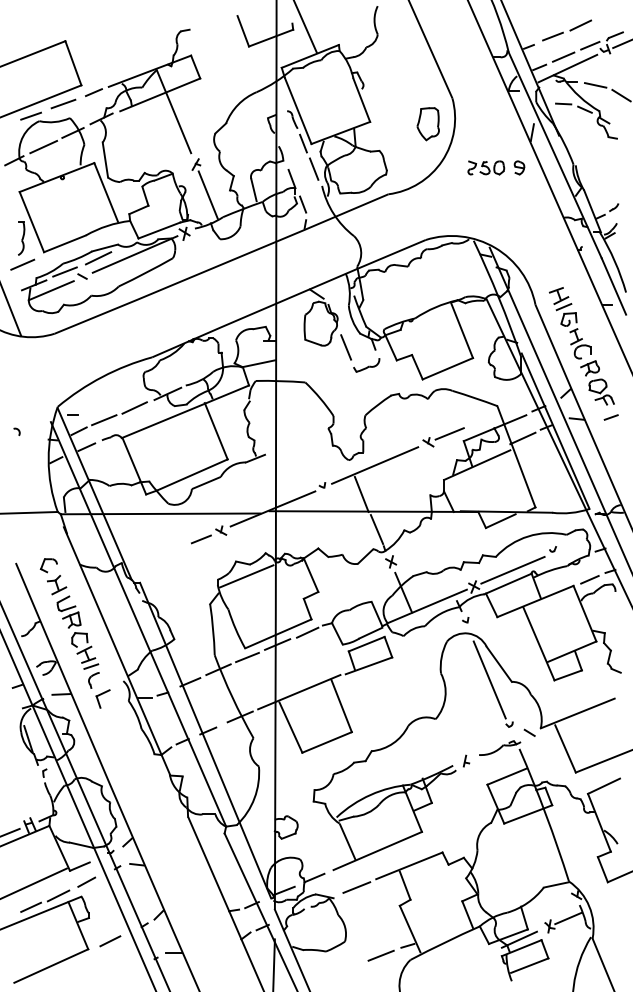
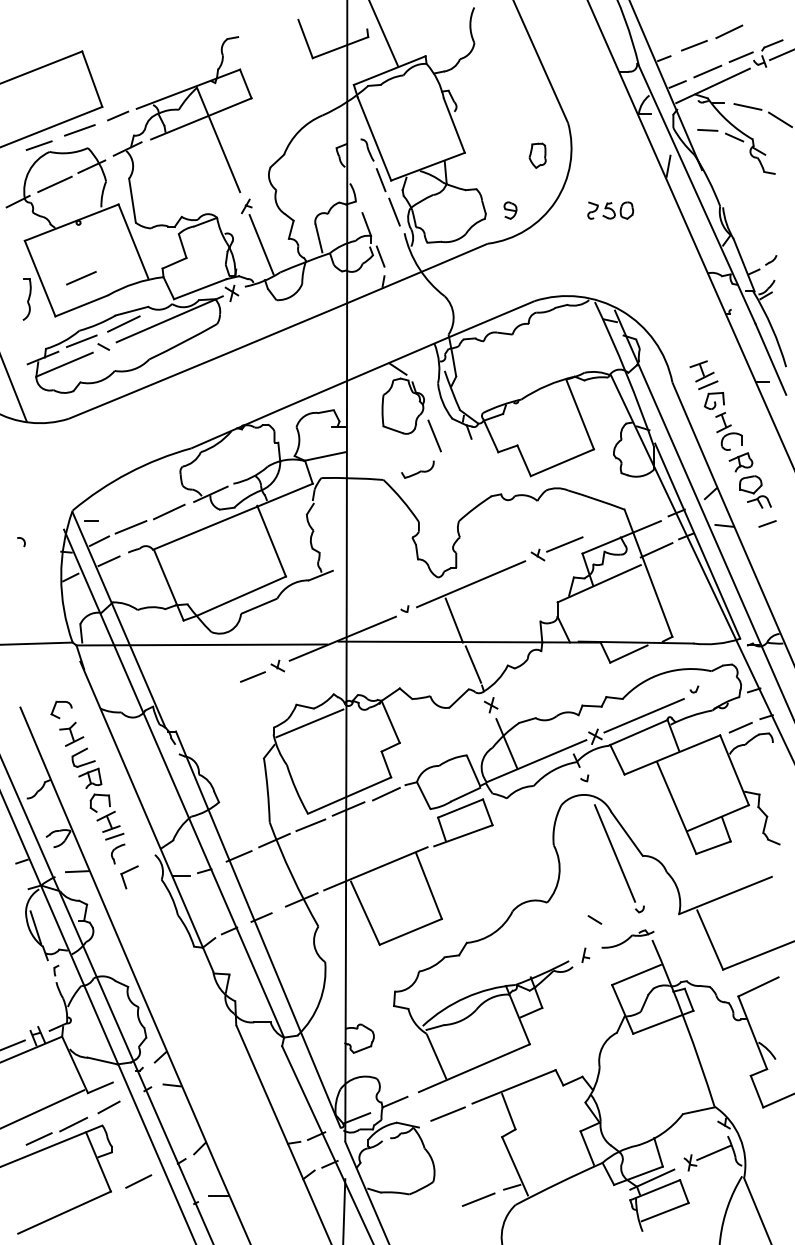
part: (427, 124) -> (536, 156), size x0.6
part: (519, 167) -> (510, 210), moved
line: (22, 264) -> (81, 277), moved
part: (366, 365) -> (417, 469), moved
line: (529, 732) -> (594, 919), moved

